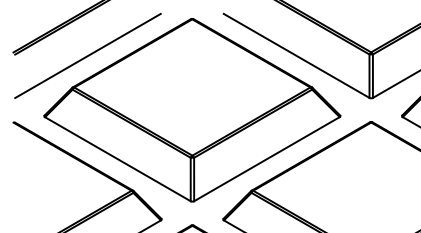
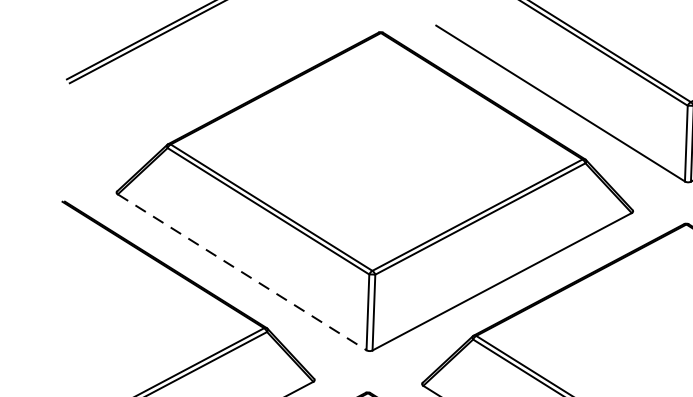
line: (87, 55) -> (195, 89), removed
line: (118, 159) -> (243, 272), solid -> dashed

